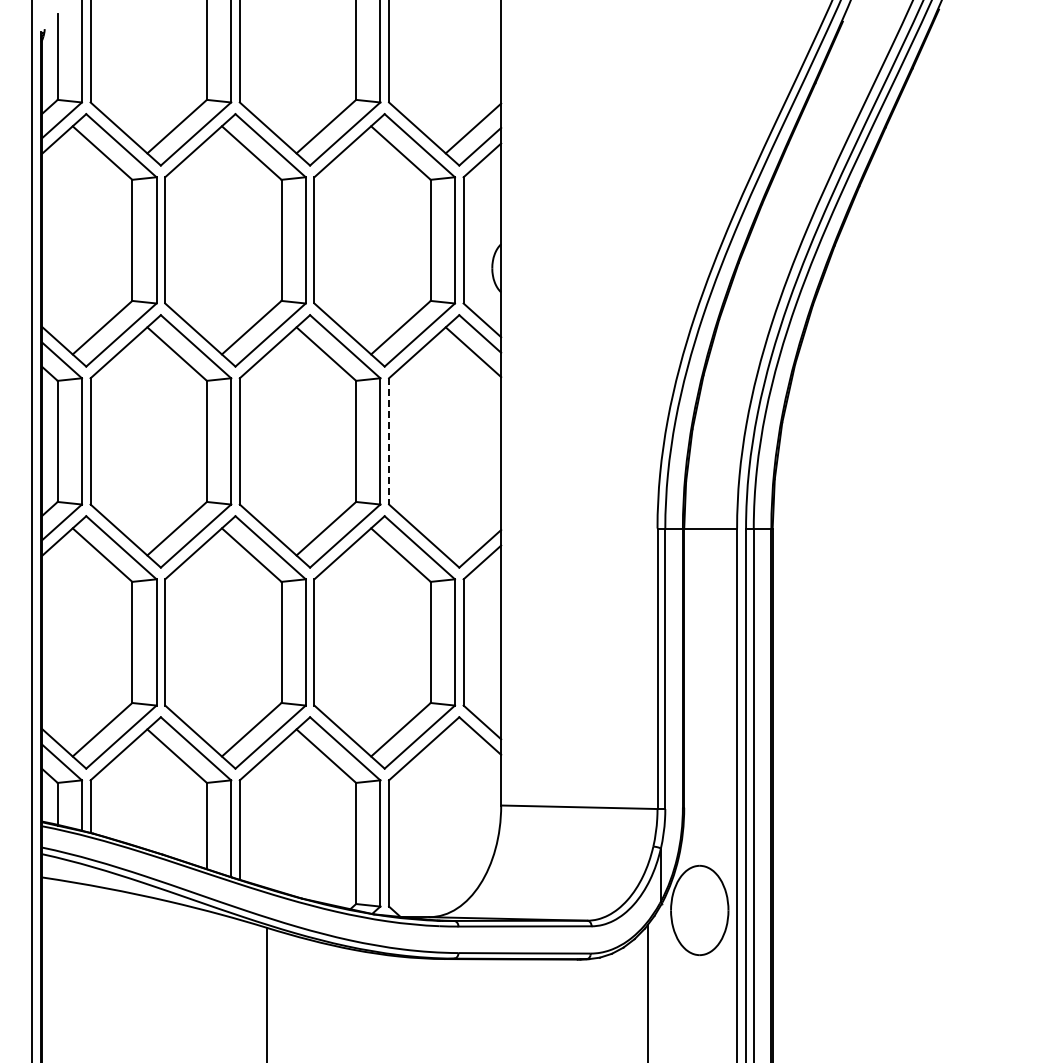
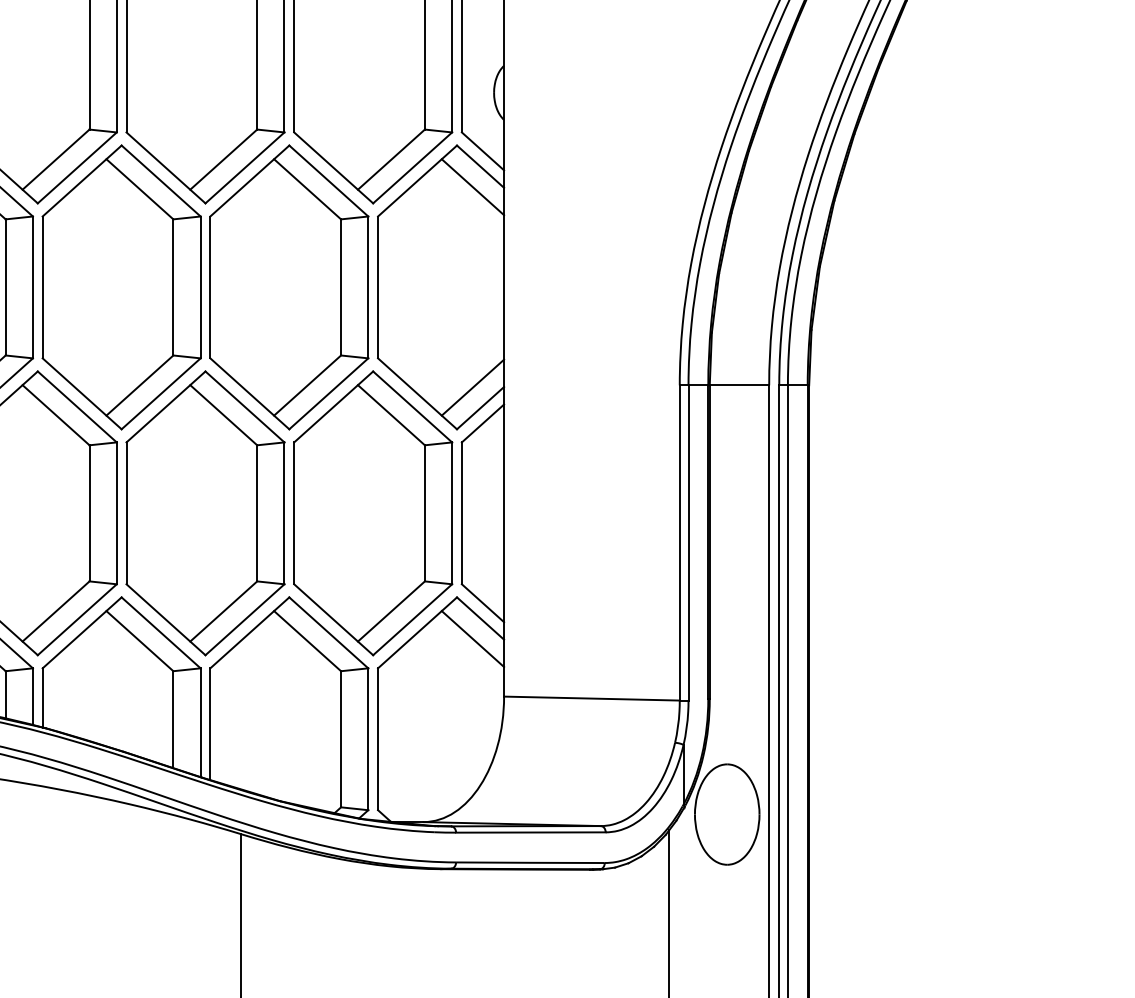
line: (389, 441) -> (378, 287), dashed -> solid
line: (473, 530) -> (472, 387), added
line: (473, 754) -> (472, 639), added

